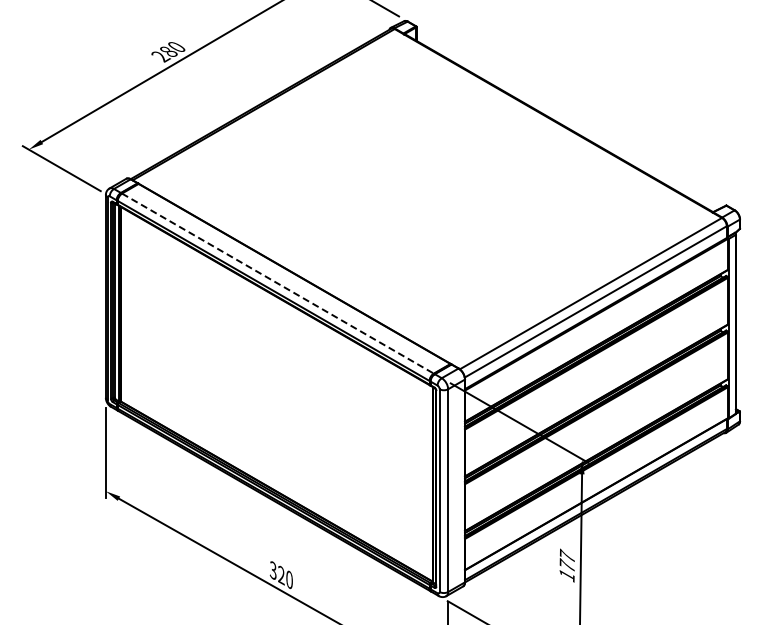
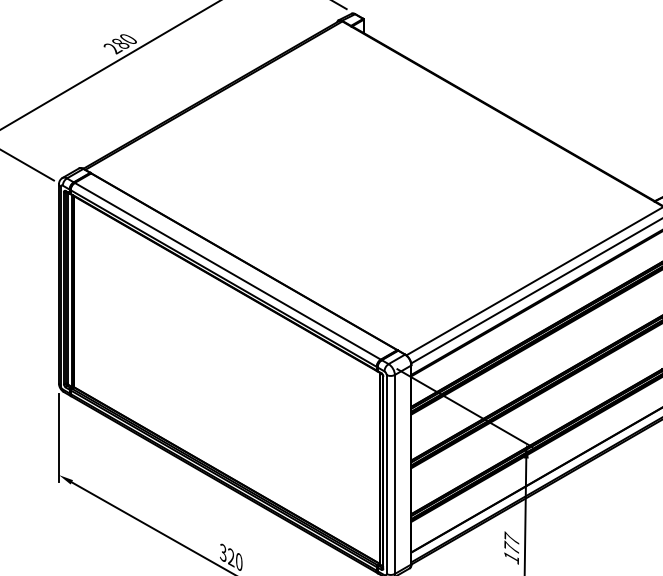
line: (278, 283) -> (228, 271), dashed -> solid

